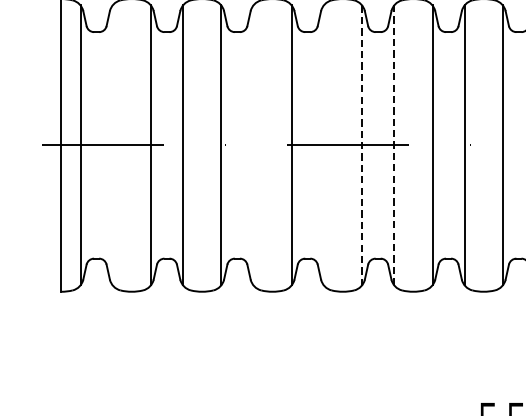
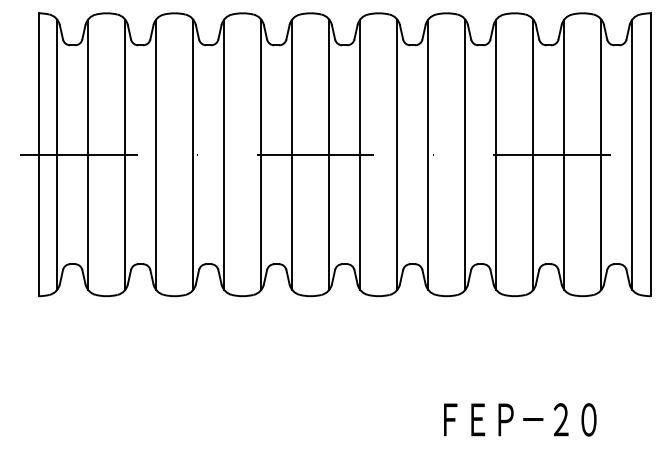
line: (112, 145) -> (88, 154), added
line: (253, 145) -> (224, 154), added
line: (324, 145) -> (292, 154), added
line: (394, 145) -> (360, 154), dashed -> solid
line: (362, 146) -> (329, 155), dashed -> solid

